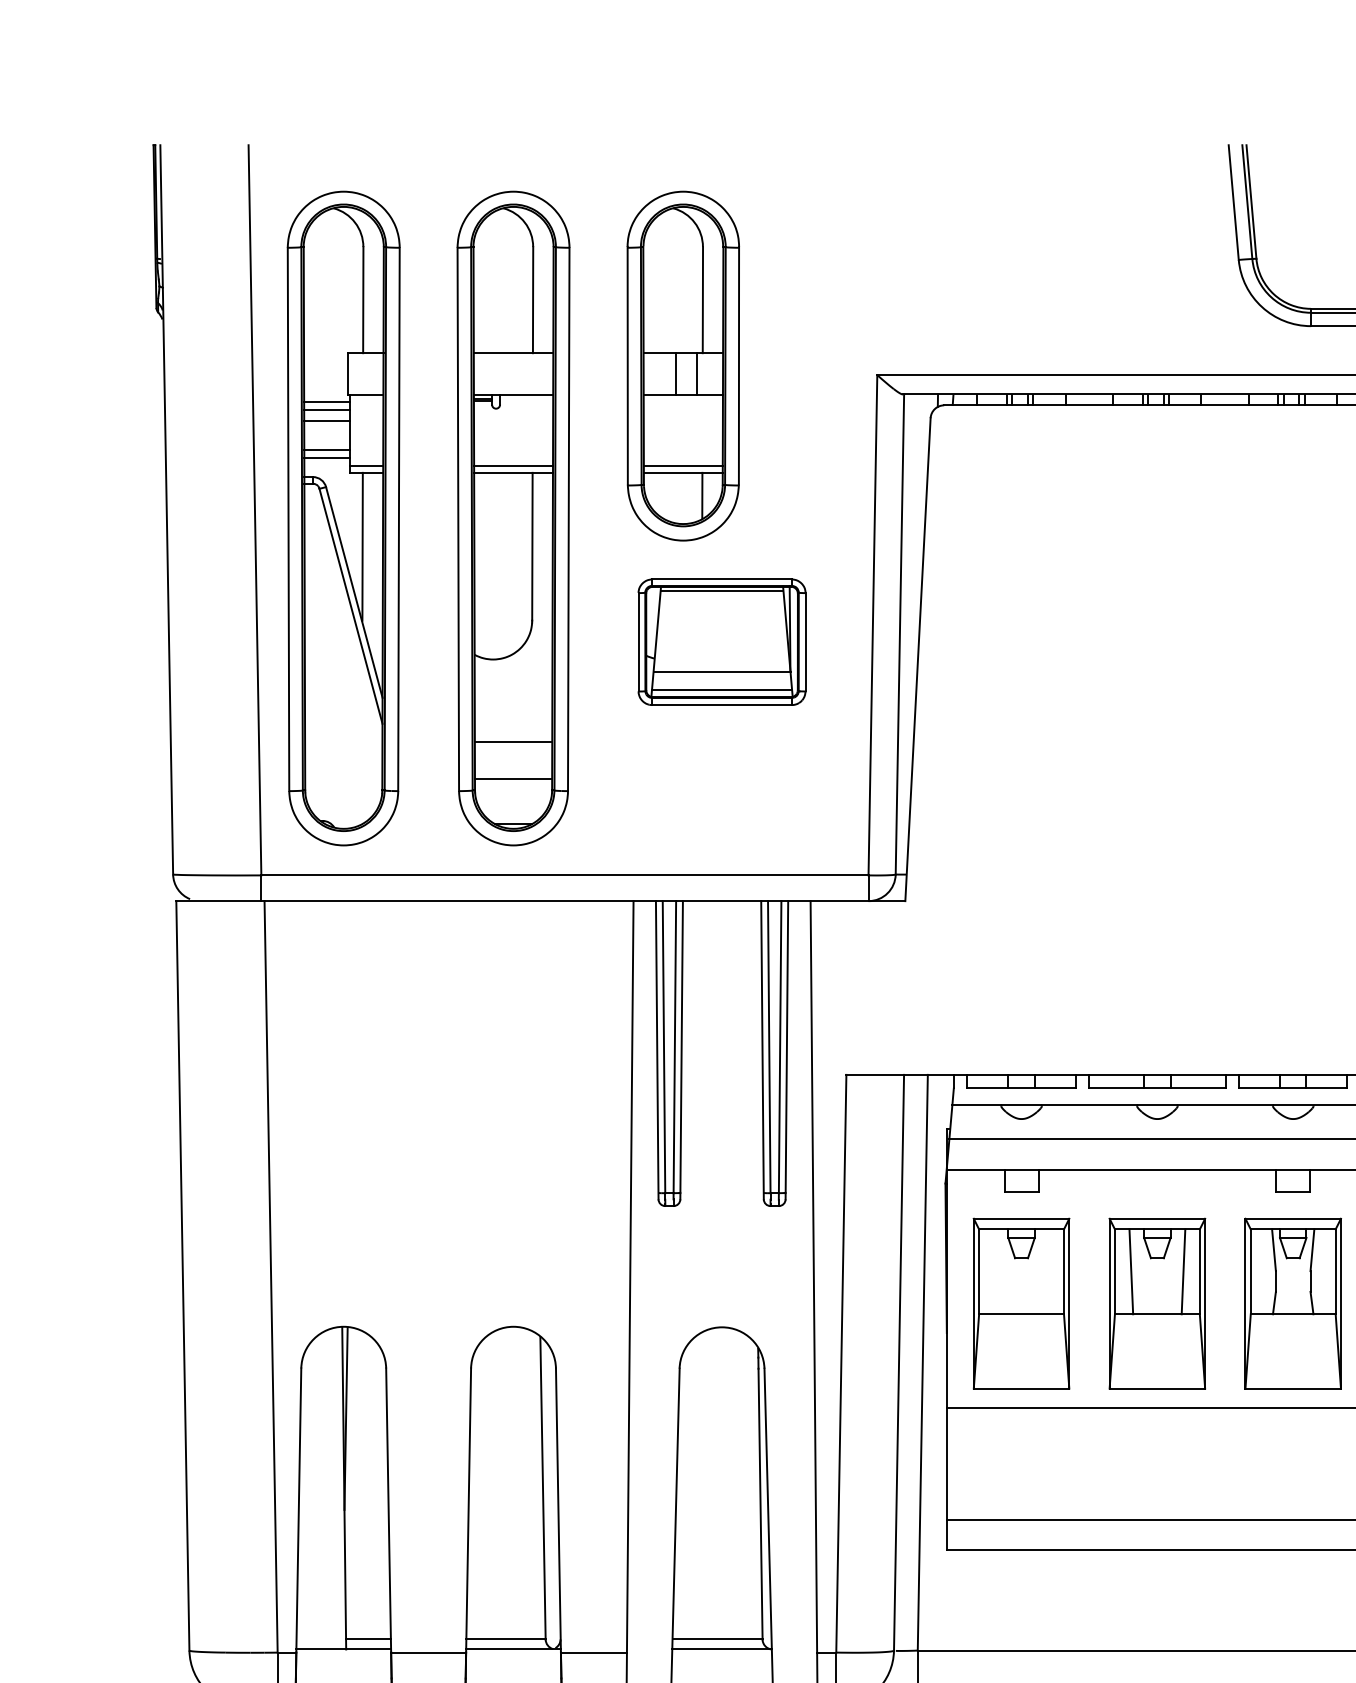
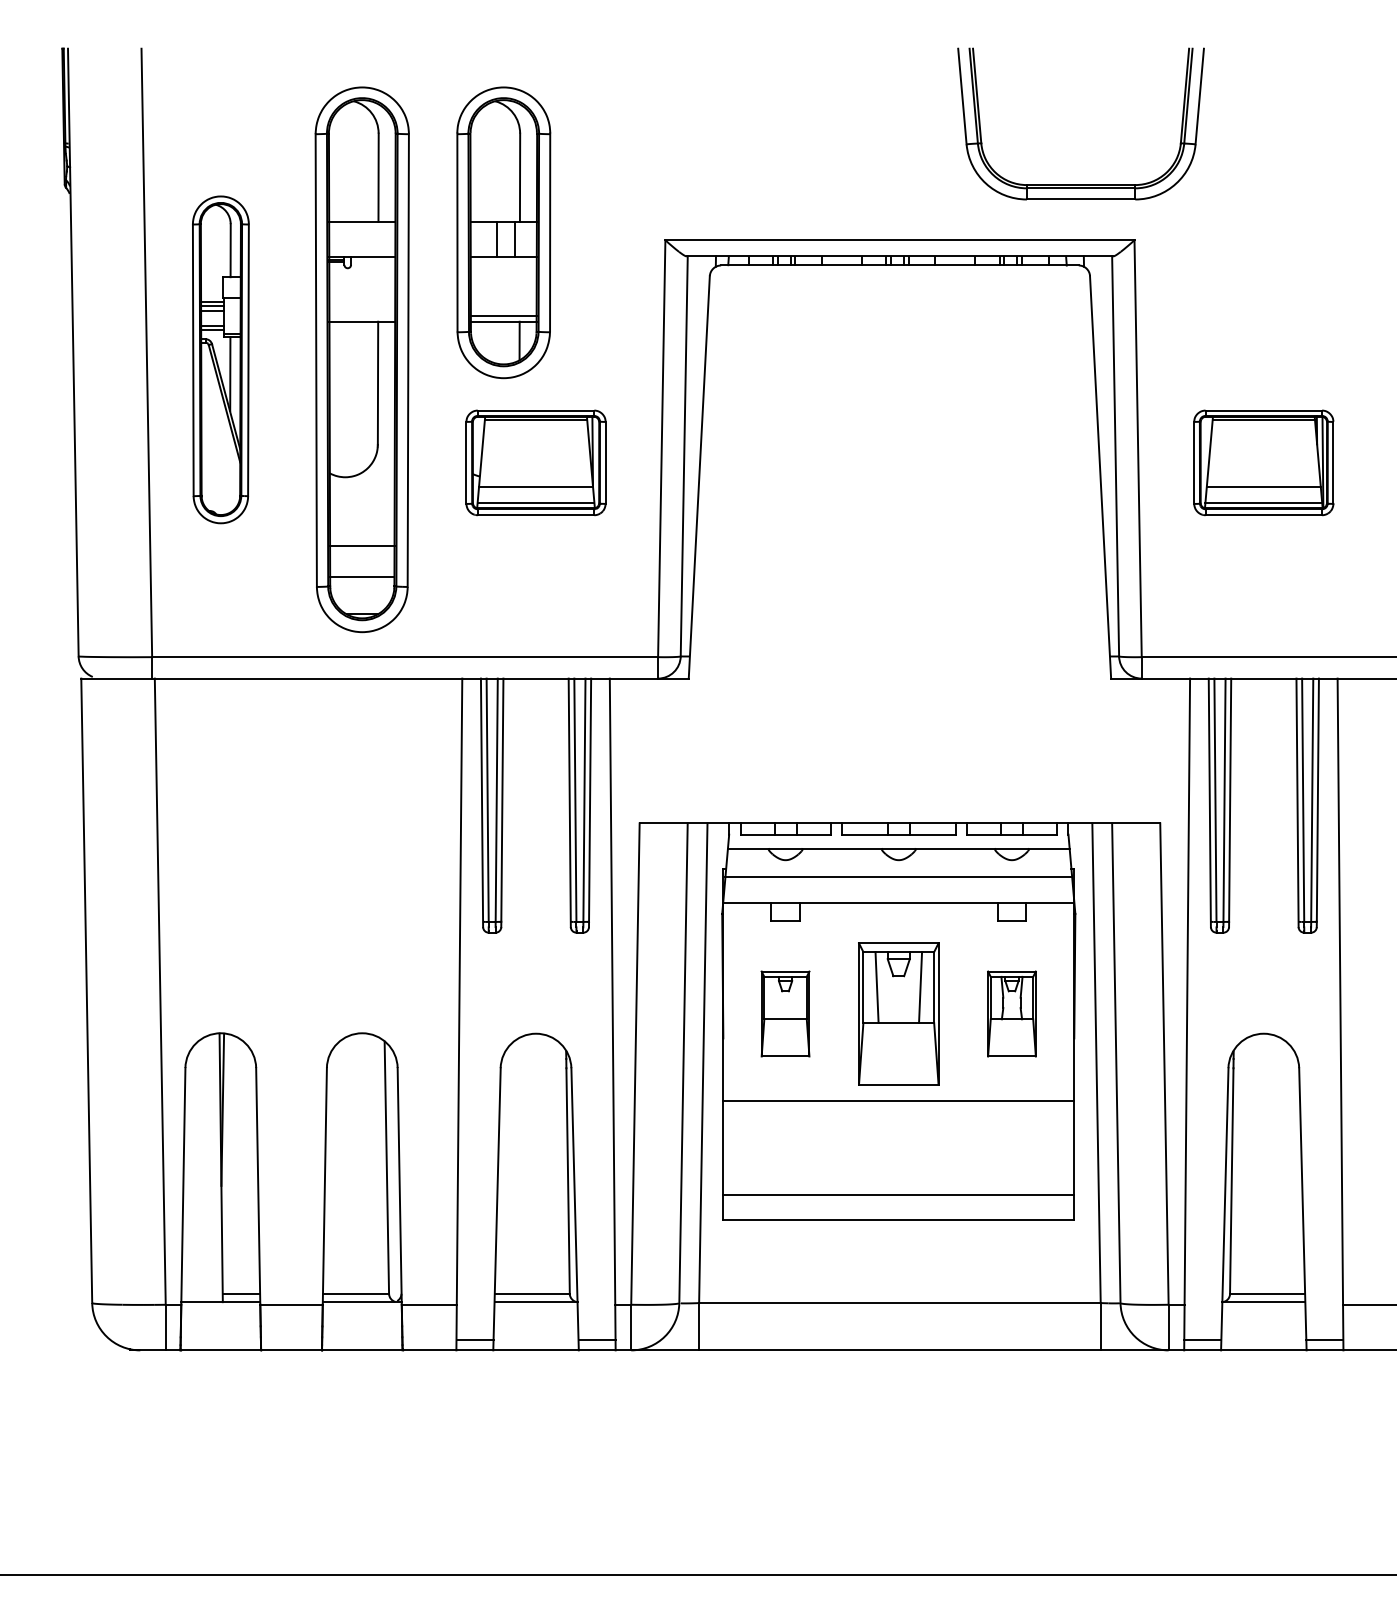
line: (513, 466) -> (362, 316), removed
part: (343, 518) -> (220, 359), size x0.6
part: (1021, 1303) -> (785, 1013), size x0.6
part: (1292, 1303) -> (1011, 1013), size x0.6

